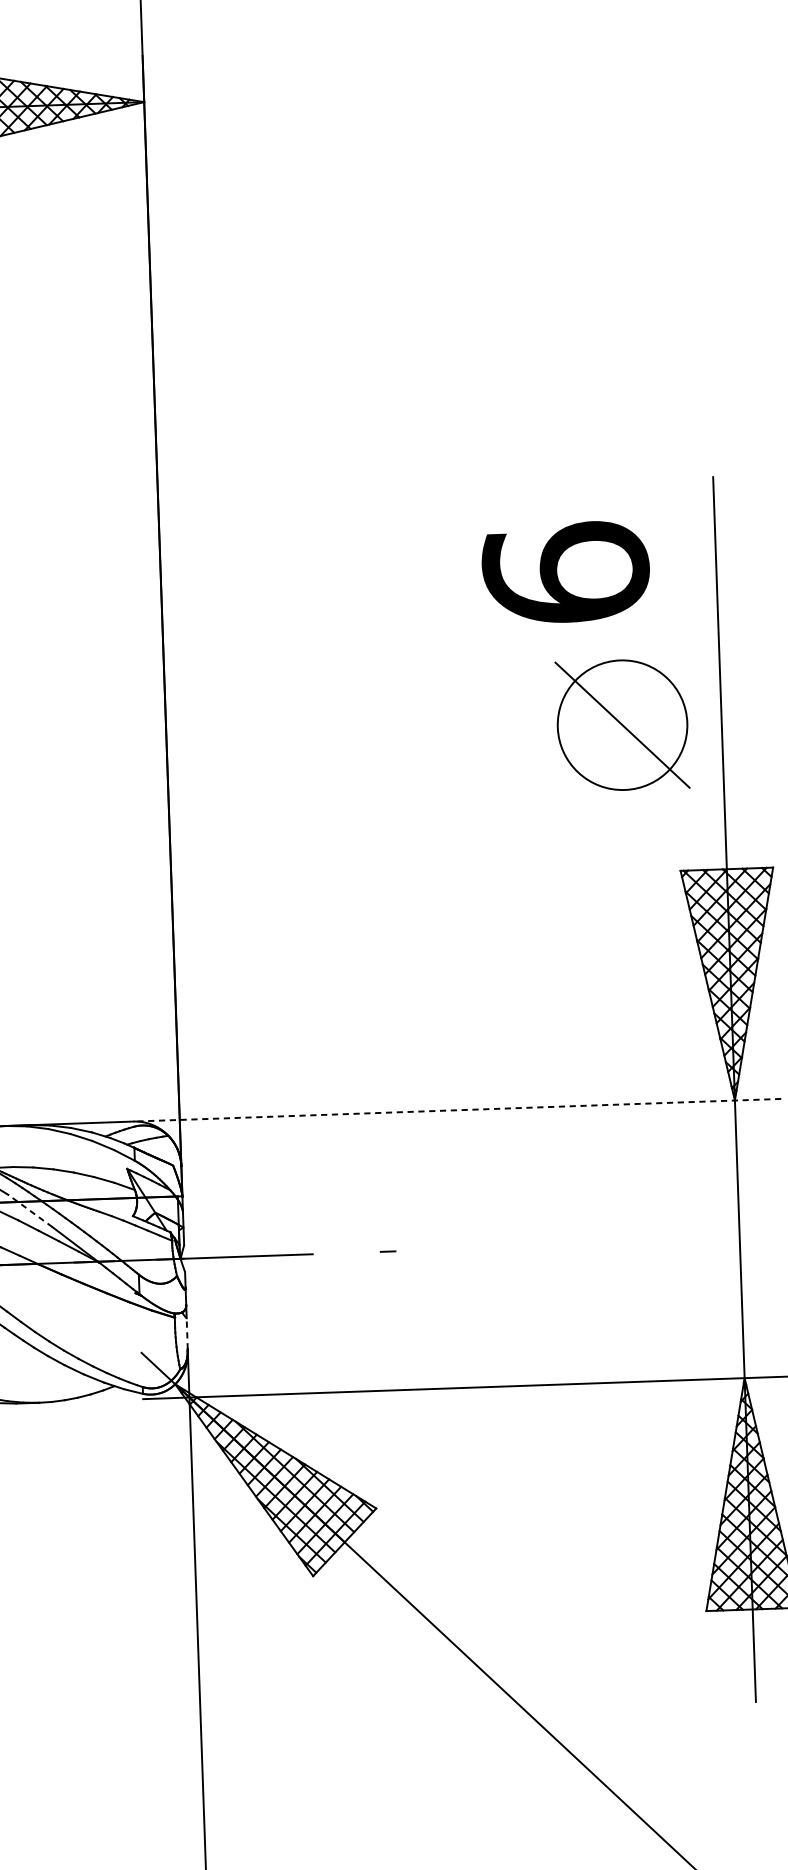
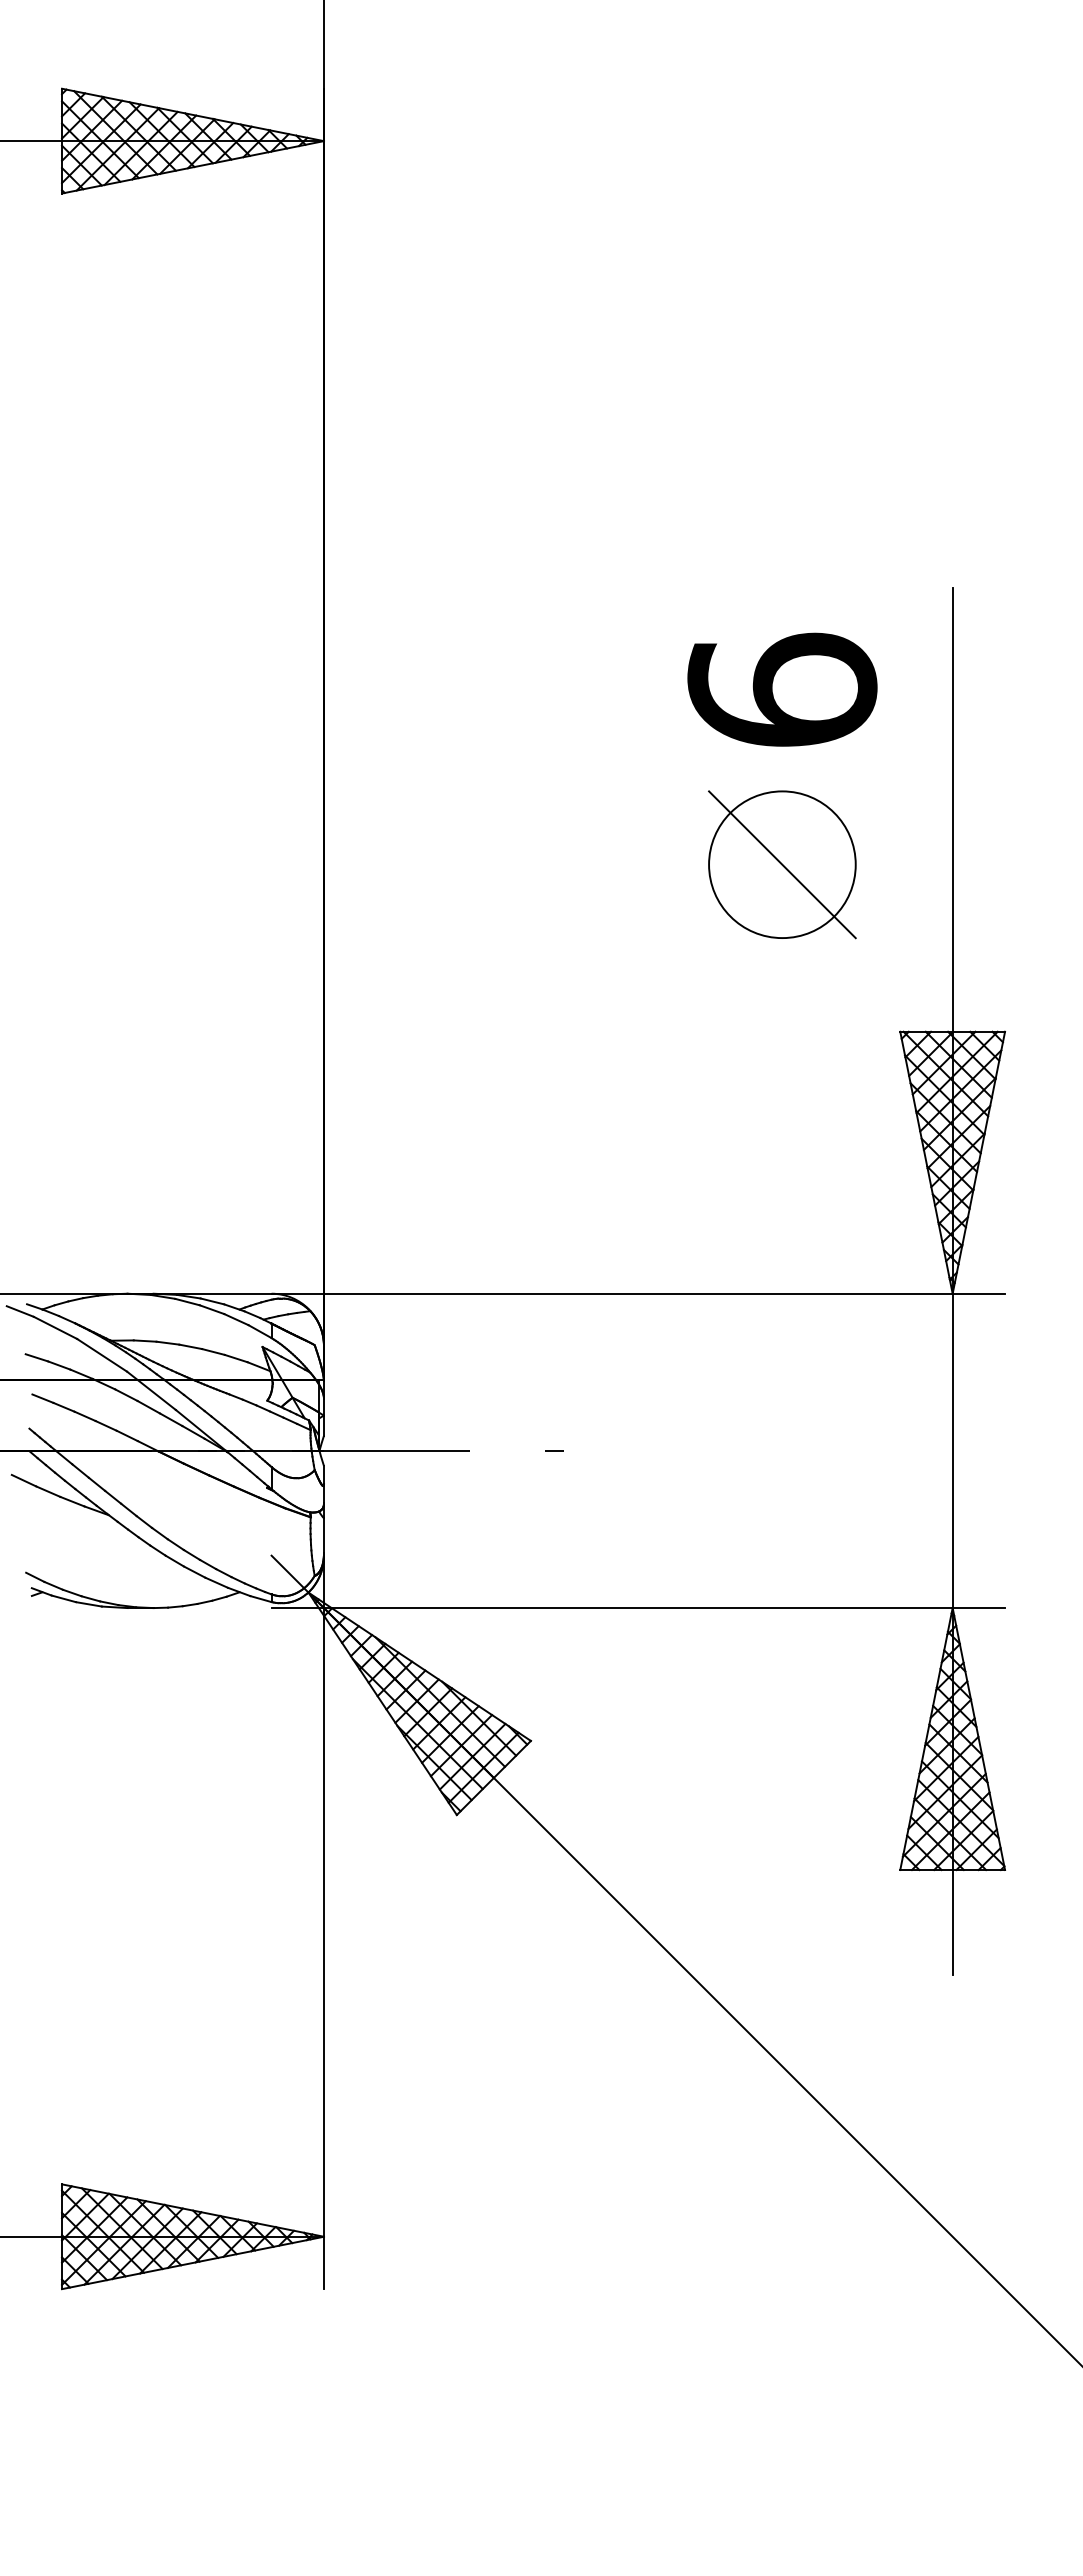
part: (622, 724) -> (782, 864), moved
line: (457, 1110) -> (638, 1293), dashed -> solid
line: (30, 1210) -> (151, 1390), dashed -> solid
line: (186, 1333) -> (323, 1535), dashed -> solid

